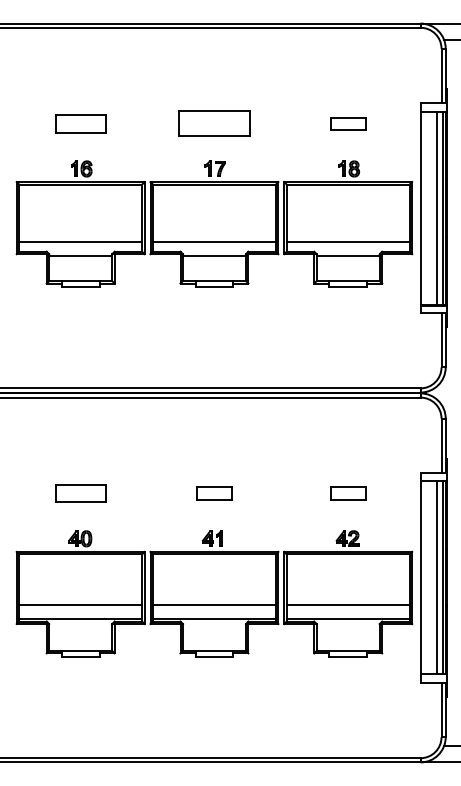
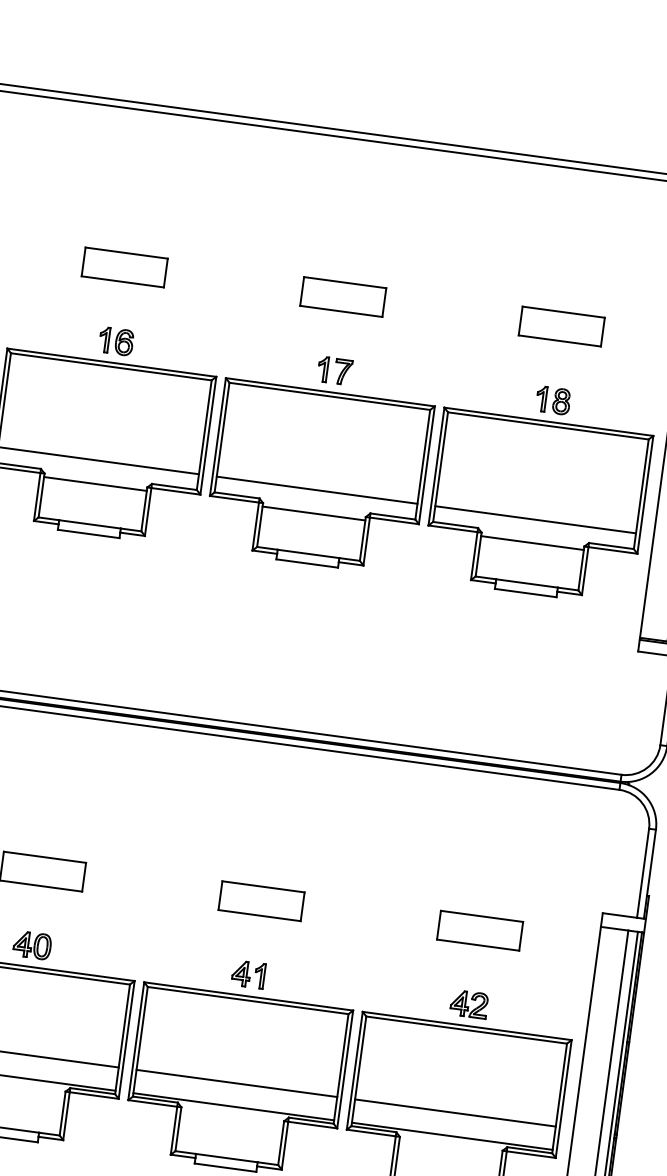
part: (214, 123) -> (343, 296), size x0.71
part: (347, 123) -> (560, 325), size x1.43
part: (214, 493) -> (261, 901), size x1.43
part: (347, 493) -> (478, 930), size x1.43

